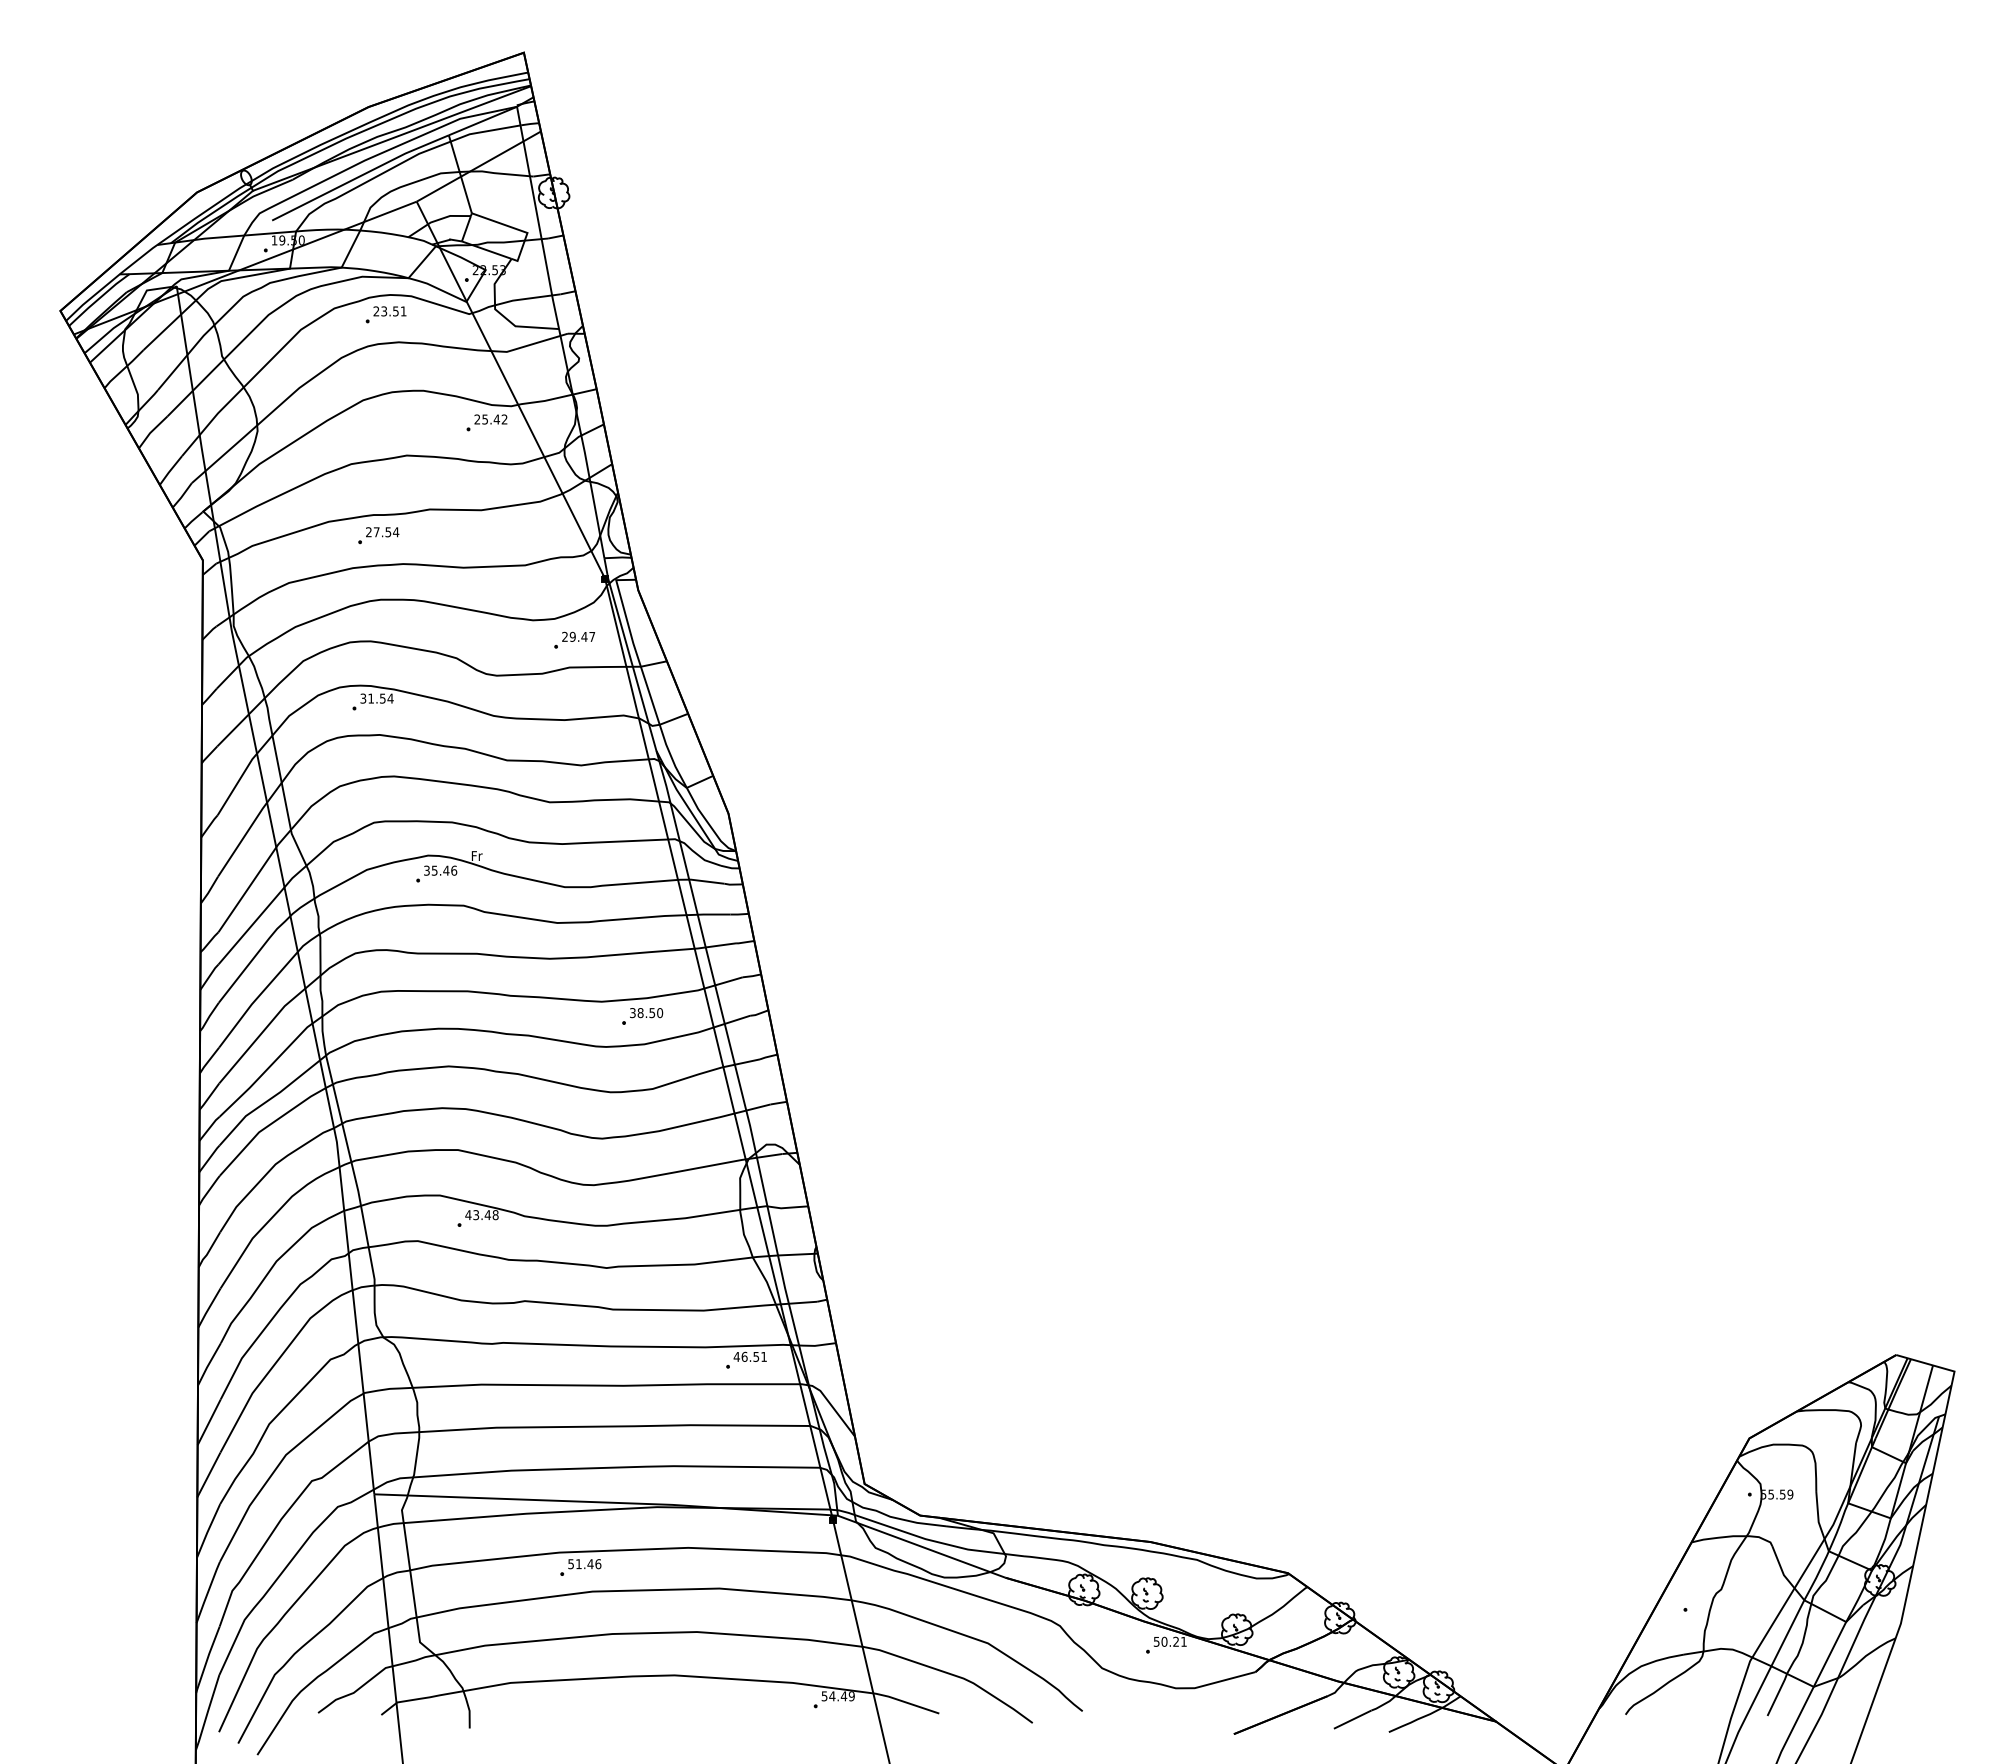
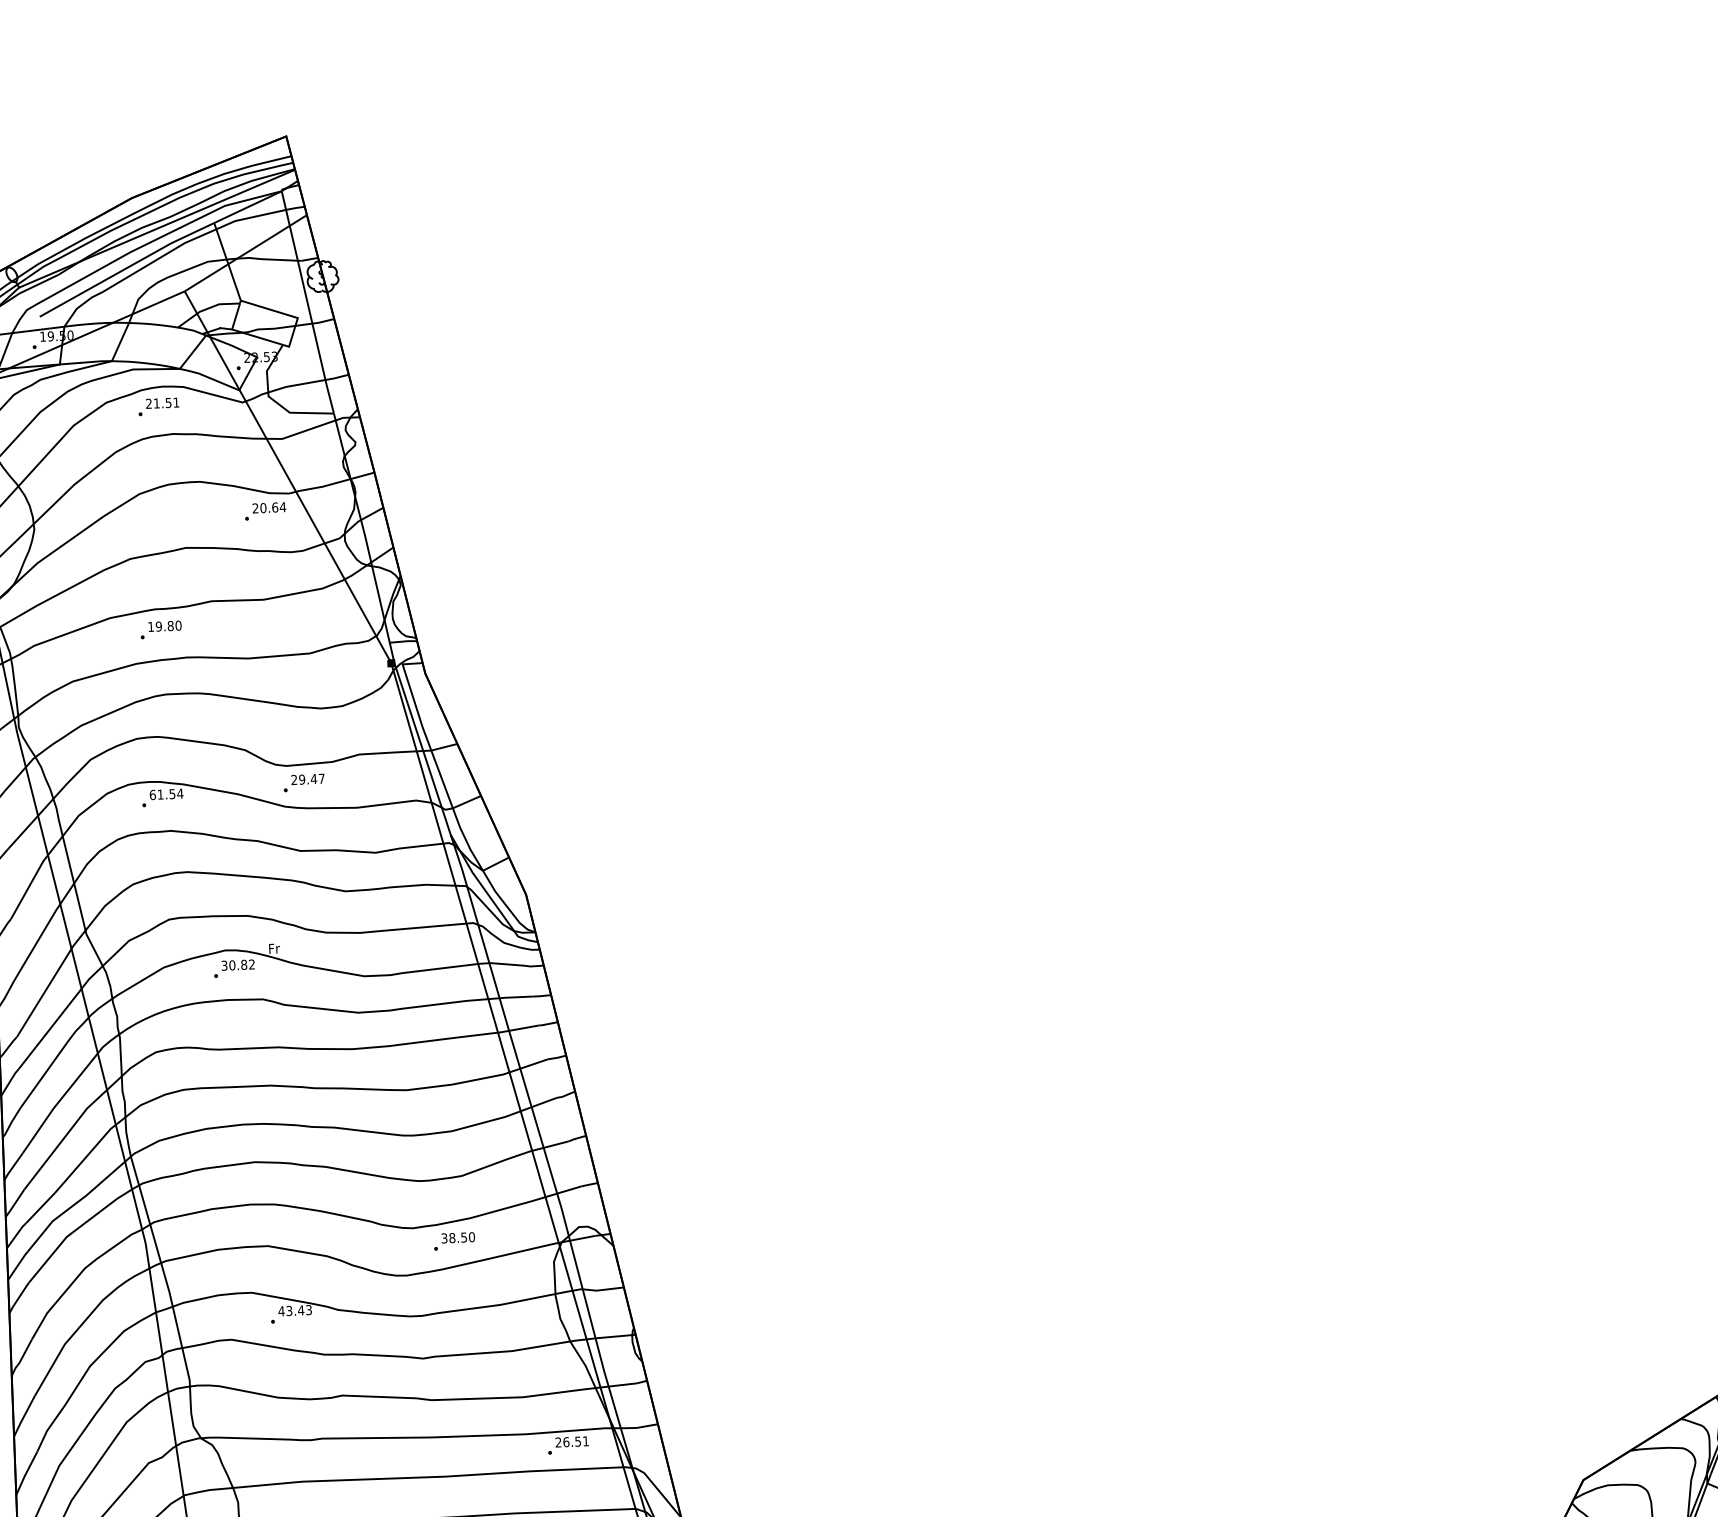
text: (384, 311) -> (157, 403), 23.51 -> 21.51
text: (494, 419) -> (272, 507), 25.42 -> 20.64
text: (382, 532) -> (164, 626), 27.54 -> 19.80
part: (574, 639) -> (303, 782), moved
text: (363, 698) -> (152, 794), 31.54 -> 61.54
text: (444, 870) -> (242, 964), 35.46 -> 30.82
part: (642, 1016) -> (454, 1241), moved
text: (495, 1215) -> (308, 1310), 43.48 -> 43.43
text: (736, 1356) -> (558, 1442), 46.51 -> 26.51

